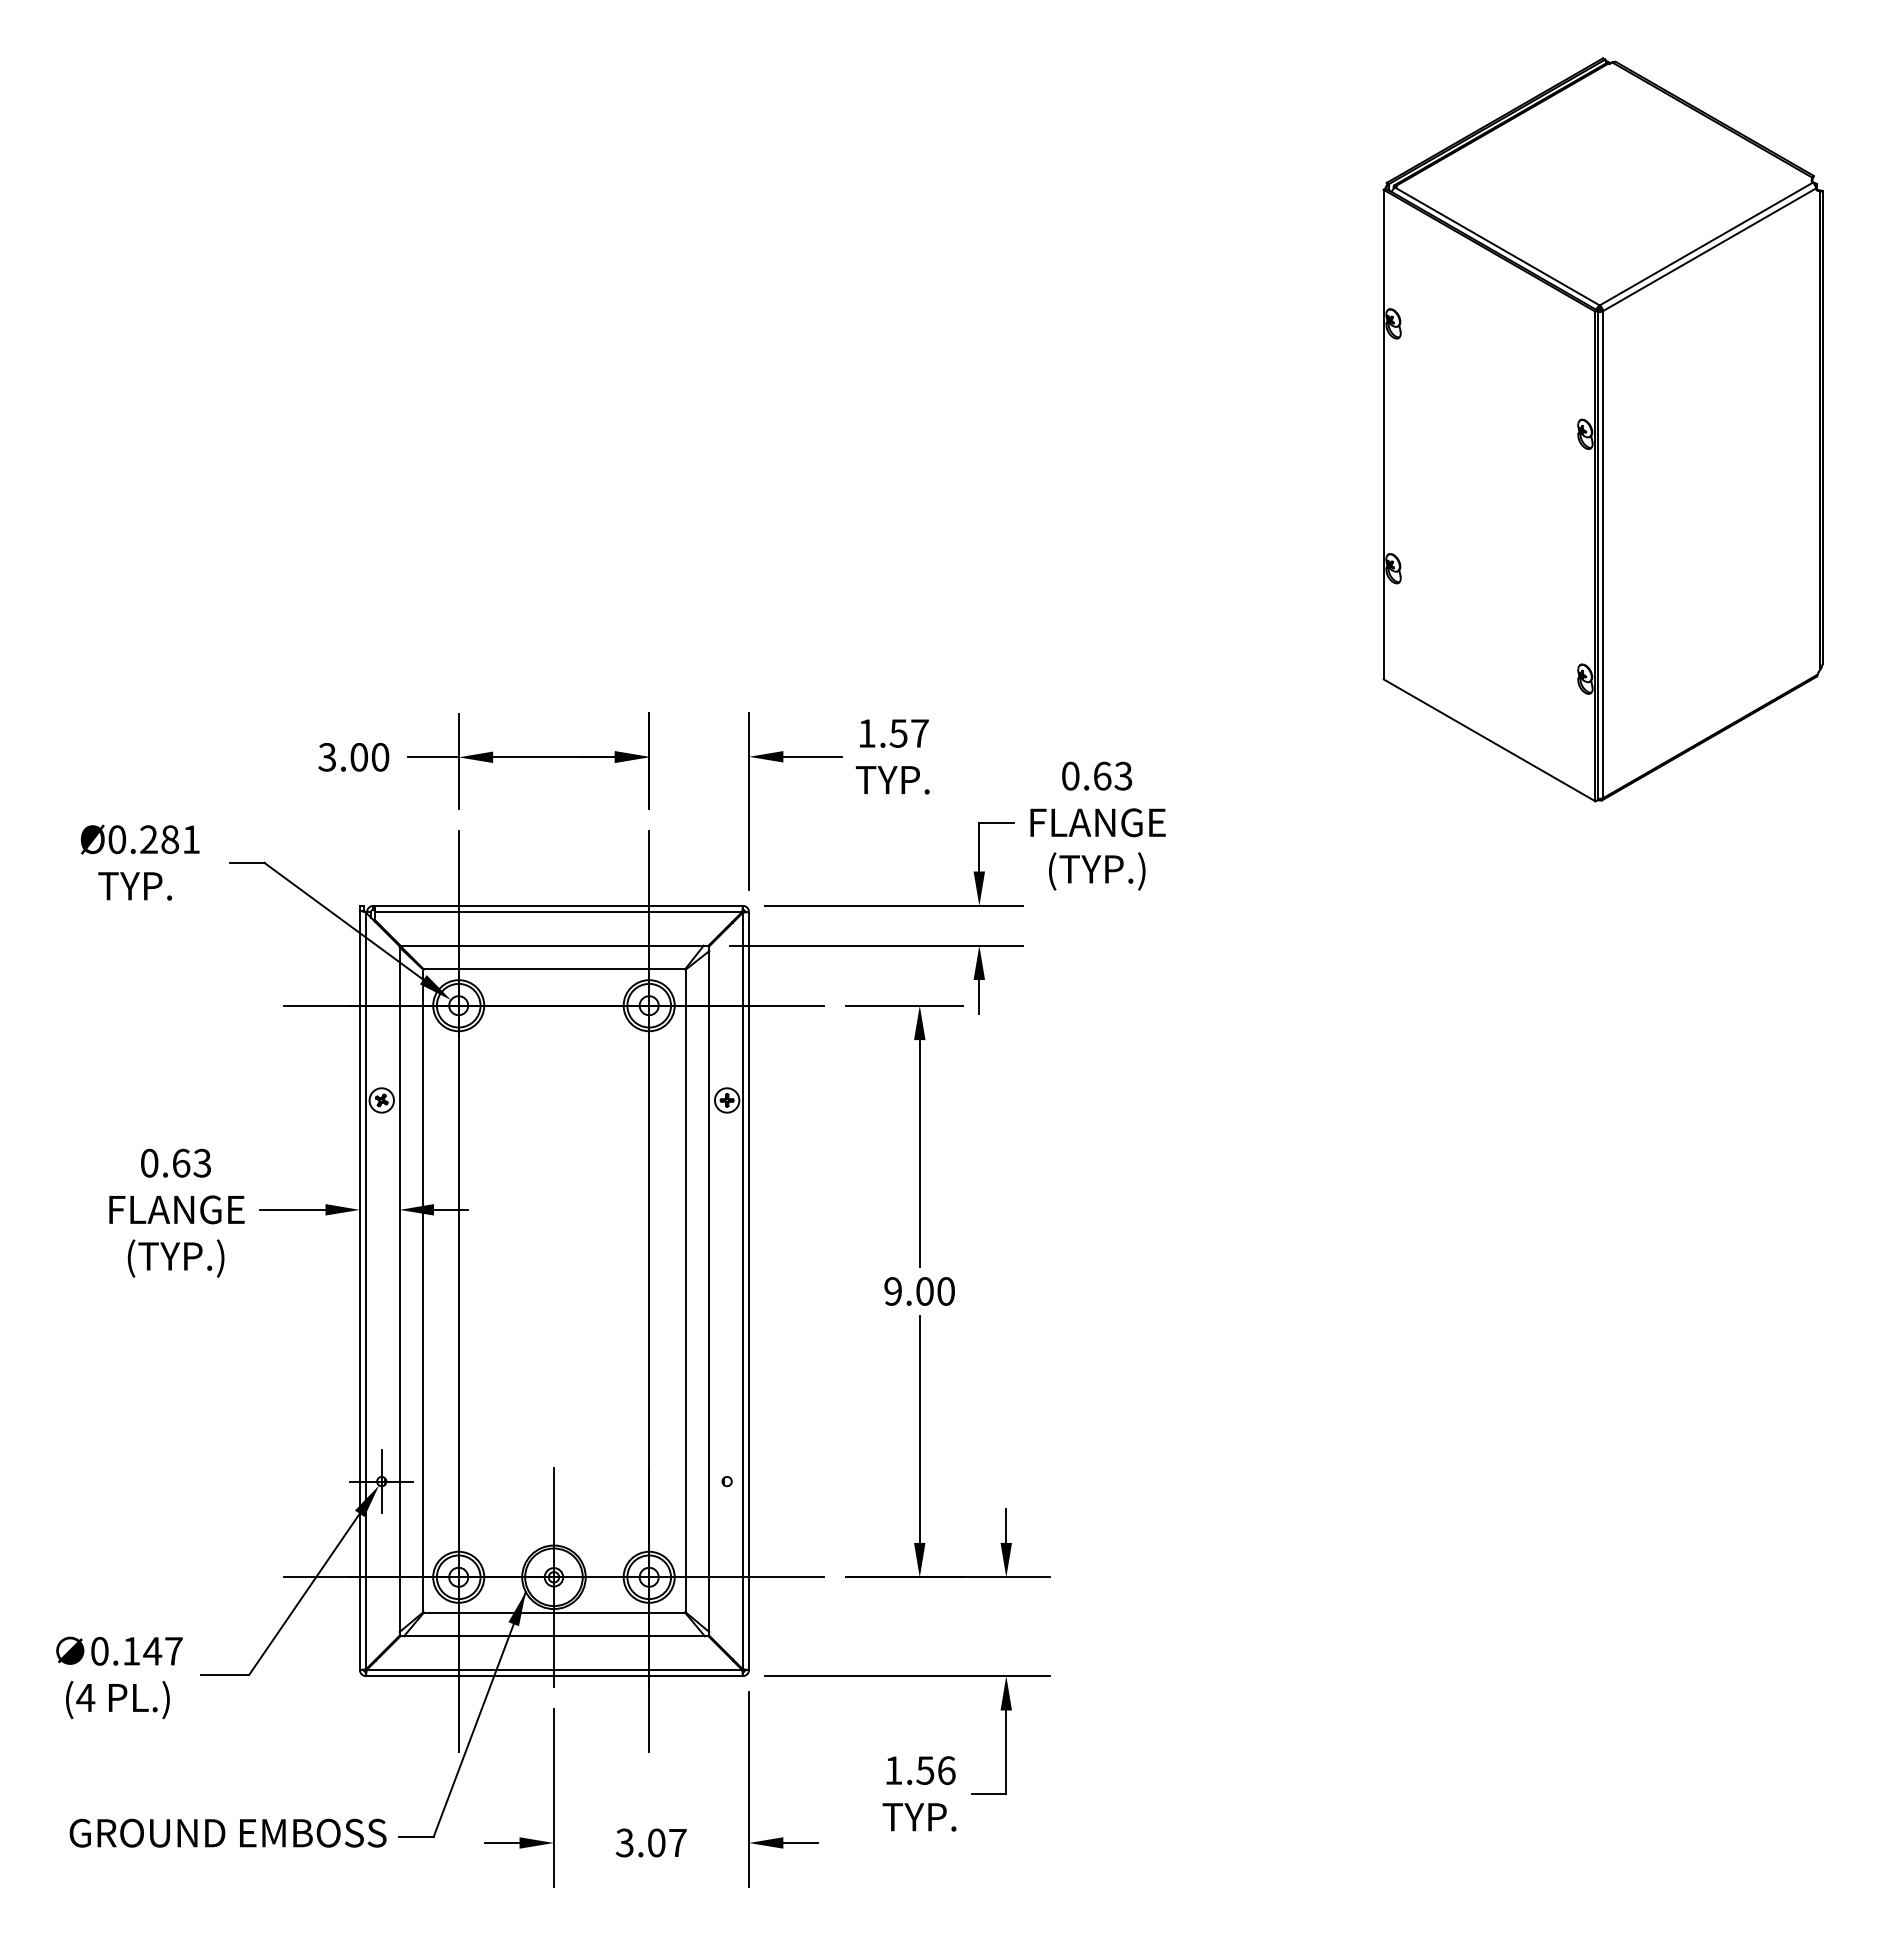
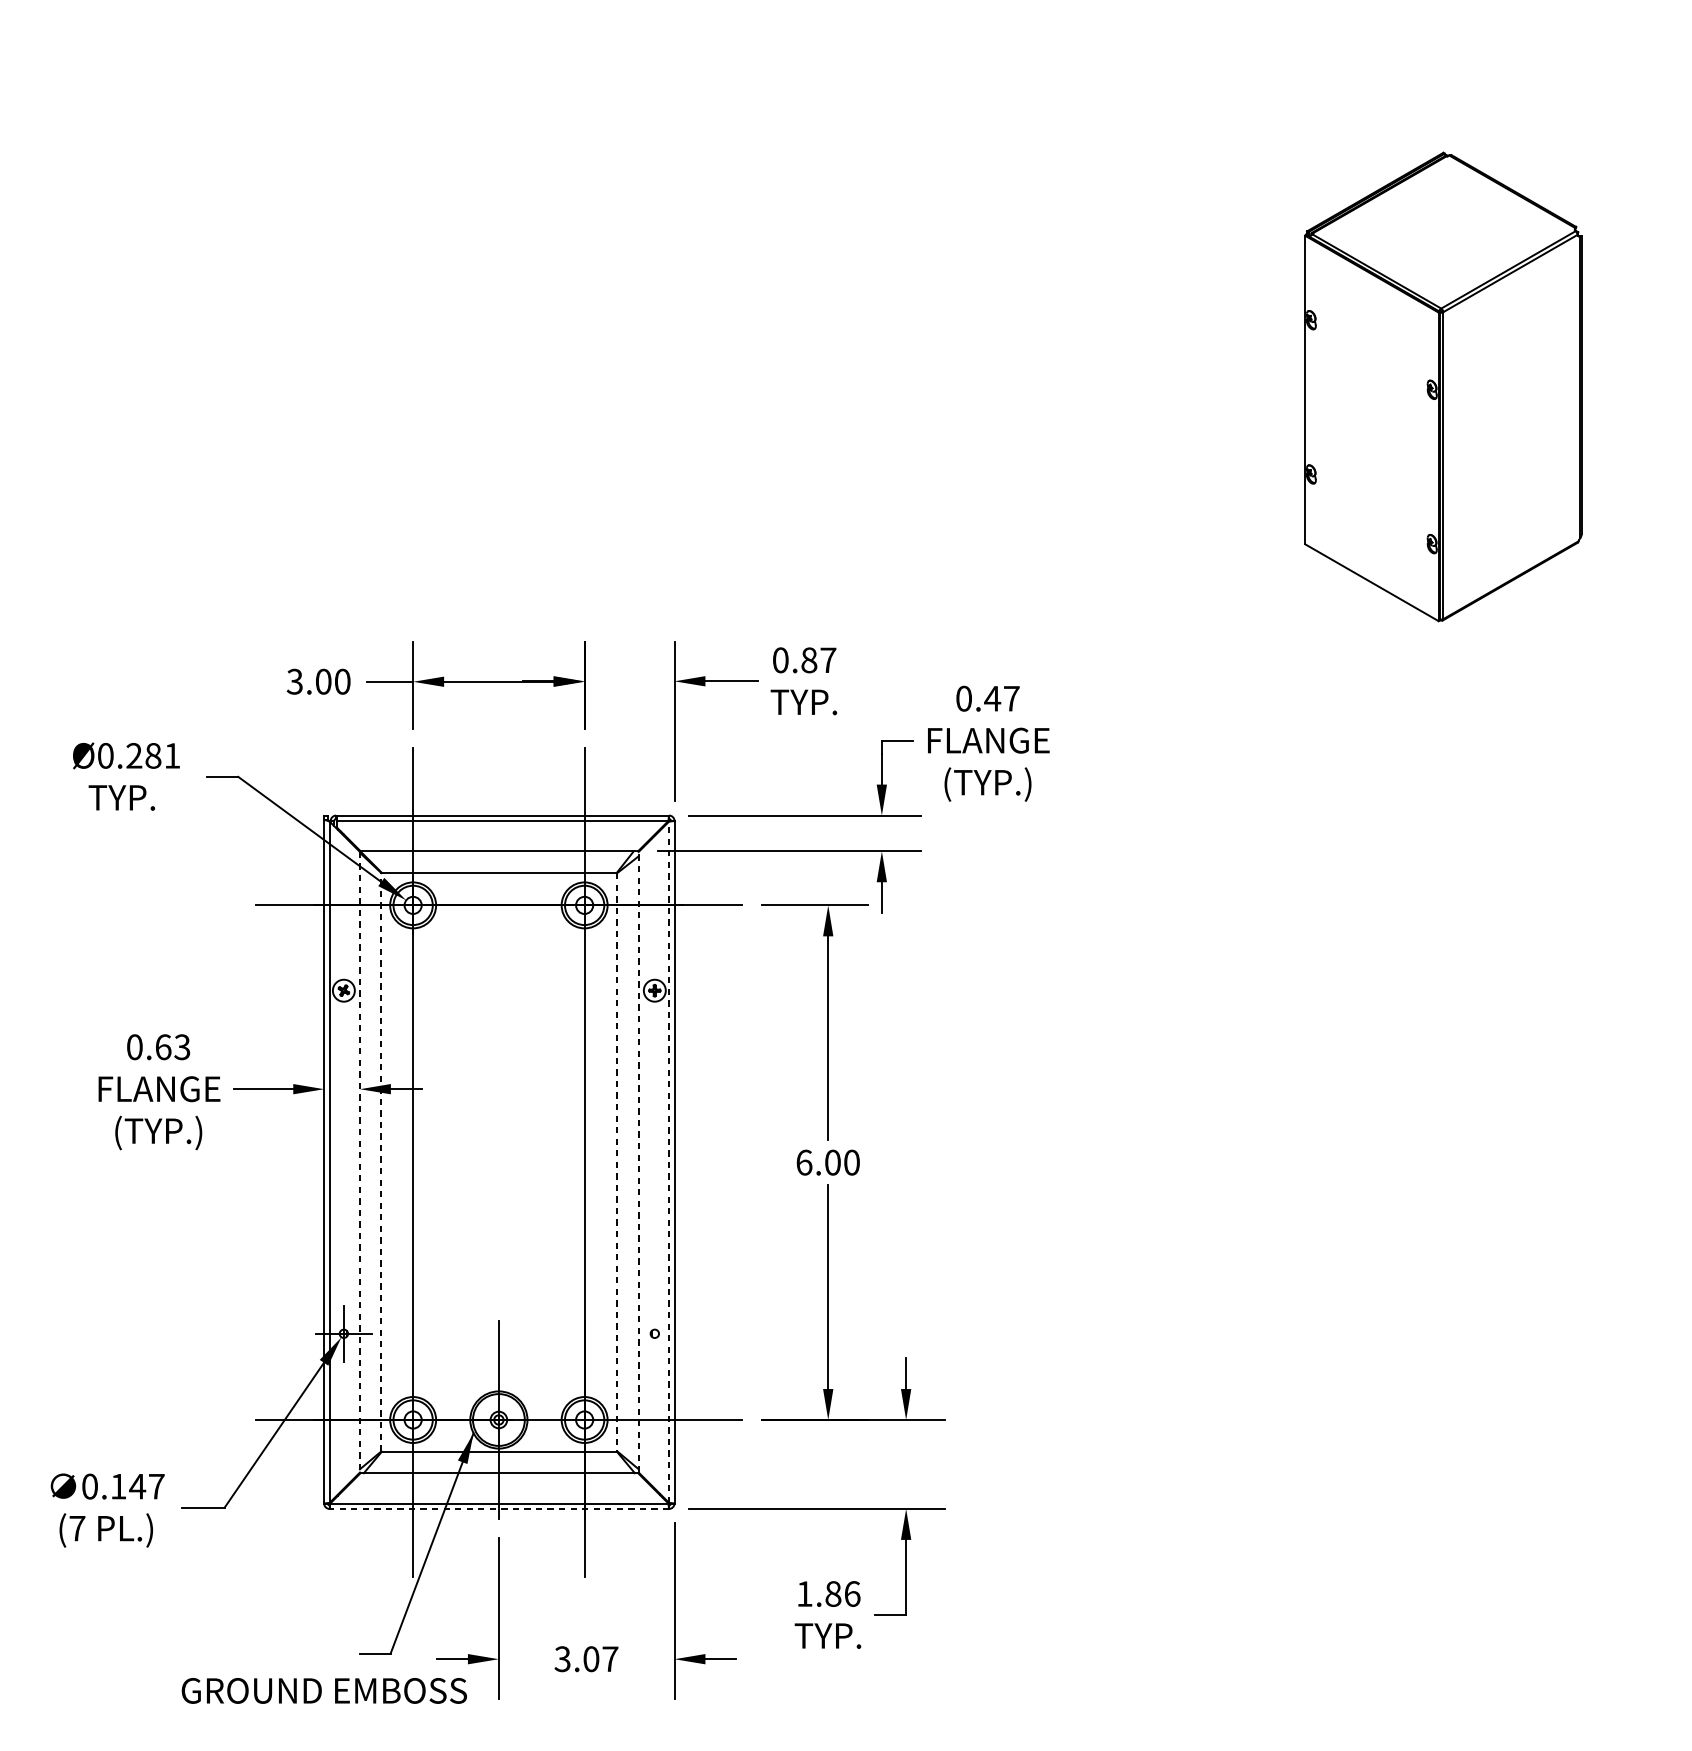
part: (1602, 429) -> (1442, 386), size x0.7
text: (882, 733) -> (794, 660), 1.57 -> 0.87
text: (1112, 775) -> (1001, 698), 0.63 -> 0.47
line: (423, 1290) -> (381, 1161), solid -> dashed
line: (743, 1290) -> (669, 1161), solid -> dashed
line: (399, 1291) -> (359, 1162), solid -> dashed
line: (685, 1291) -> (617, 1162), solid -> dashed
line: (709, 1291) -> (638, 1162), solid -> dashed
text: (893, 1291) -> (804, 1162), 9.00 -> 6.00
line: (554, 1676) -> (499, 1509), solid -> dashed
text: (85, 1697) -> (77, 1528), (4 -> (7
text: (925, 1770) -> (833, 1593), 1.56 -> 1.86
text: (227, 1832) -> (323, 1690), moved

